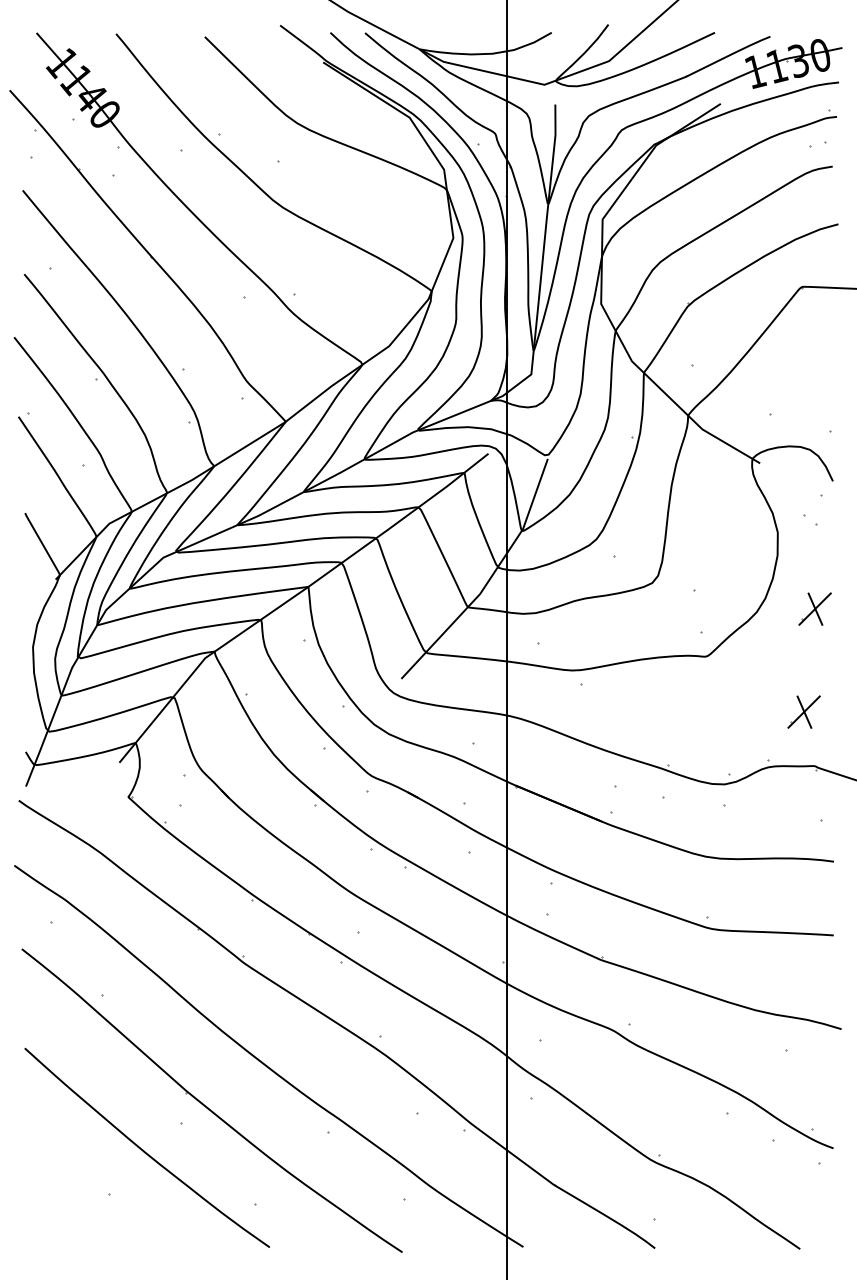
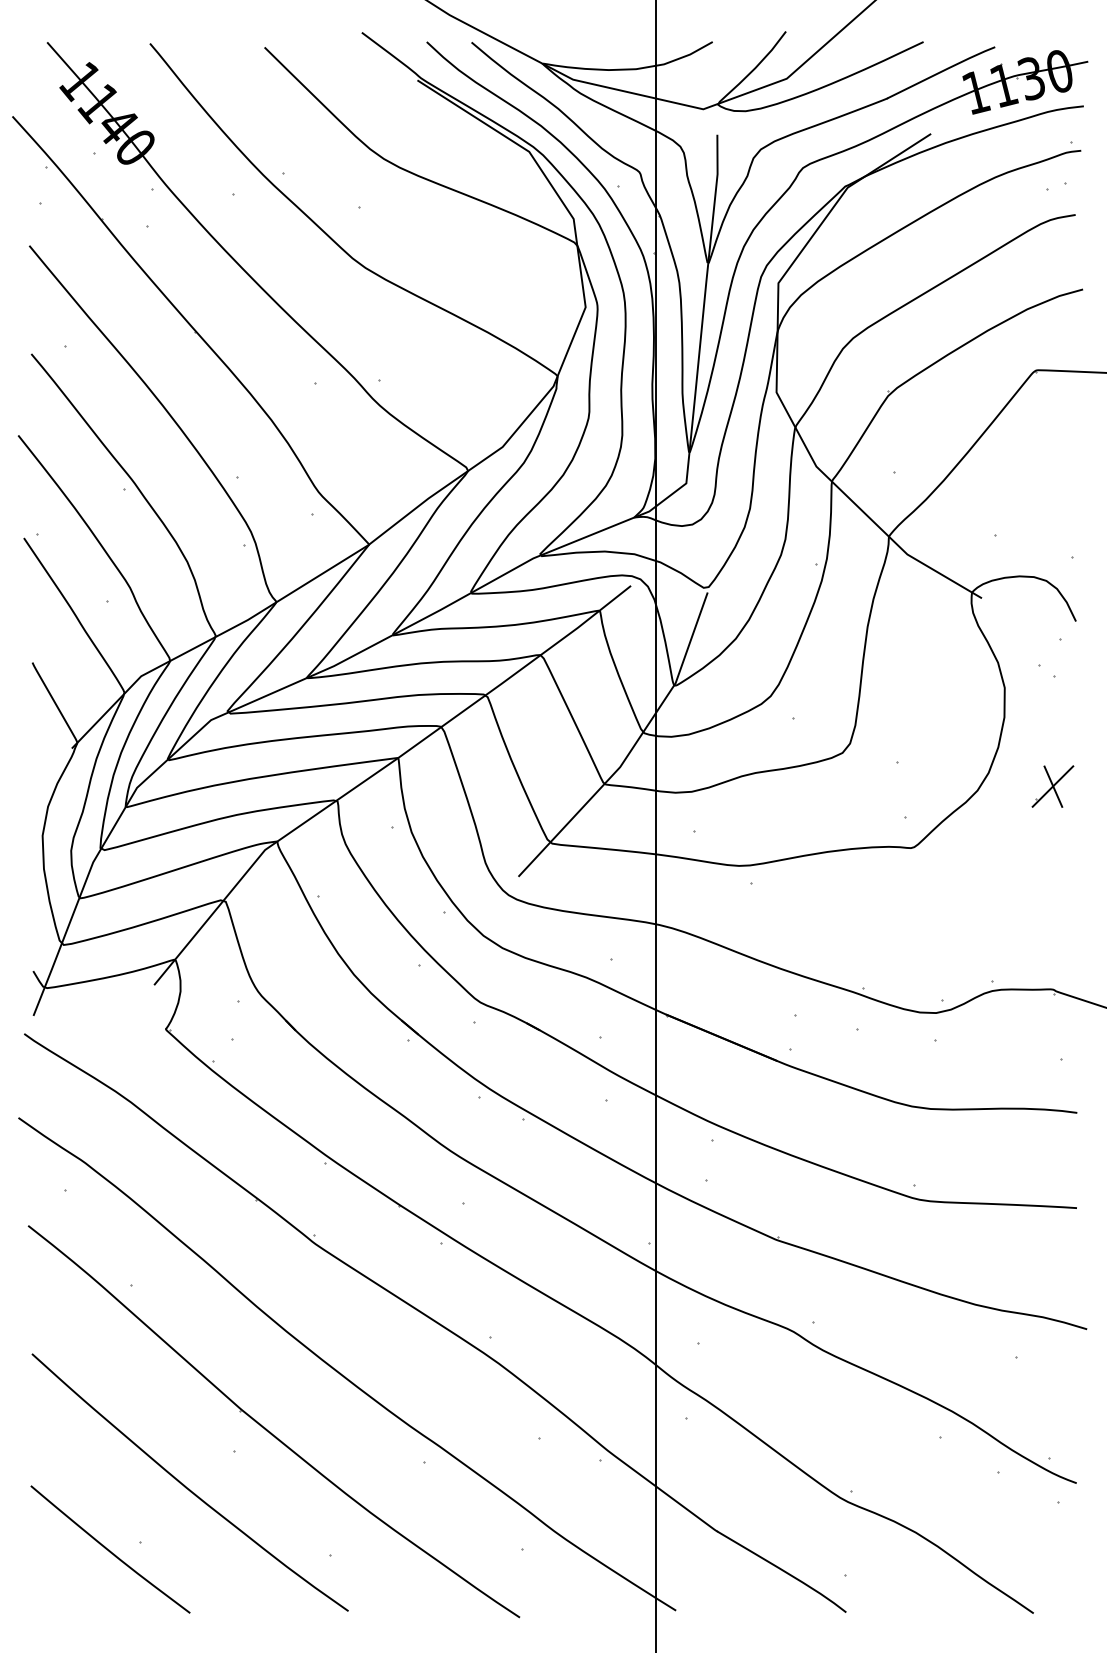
part: (803, 711) -> (1037, 918), removed
curve: (84, 1199) -> (109, 1549), added

